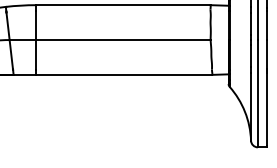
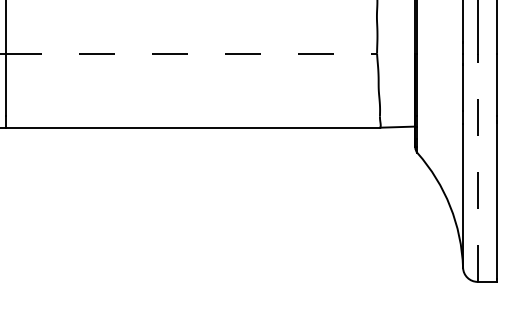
line: (123, 40) -> (191, 54), solid -> dashed
line: (257, 93) -> (476, 167), solid -> dashed

